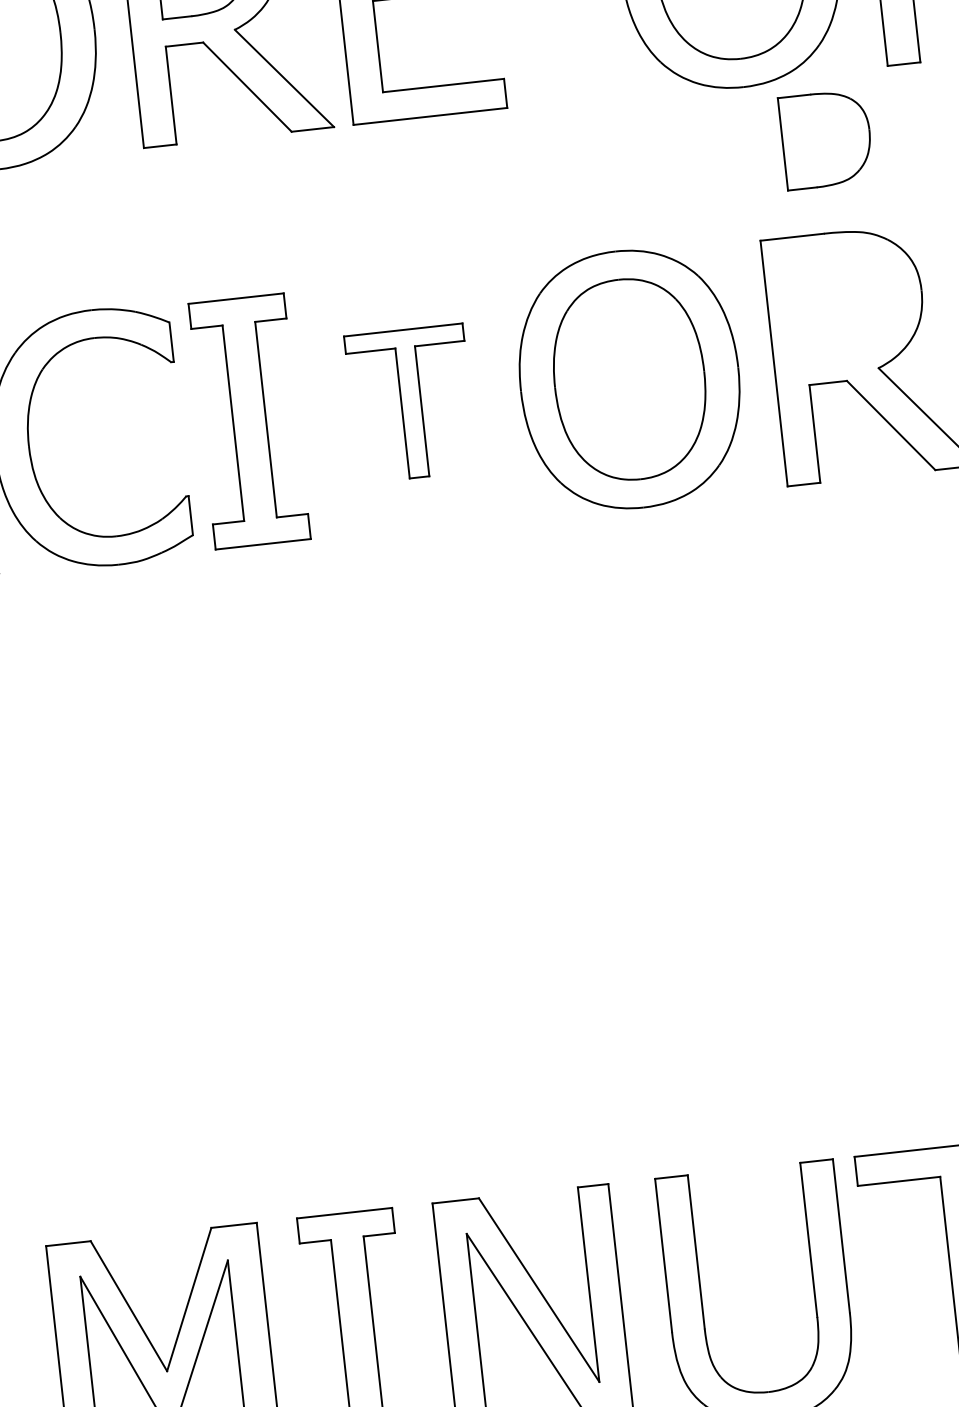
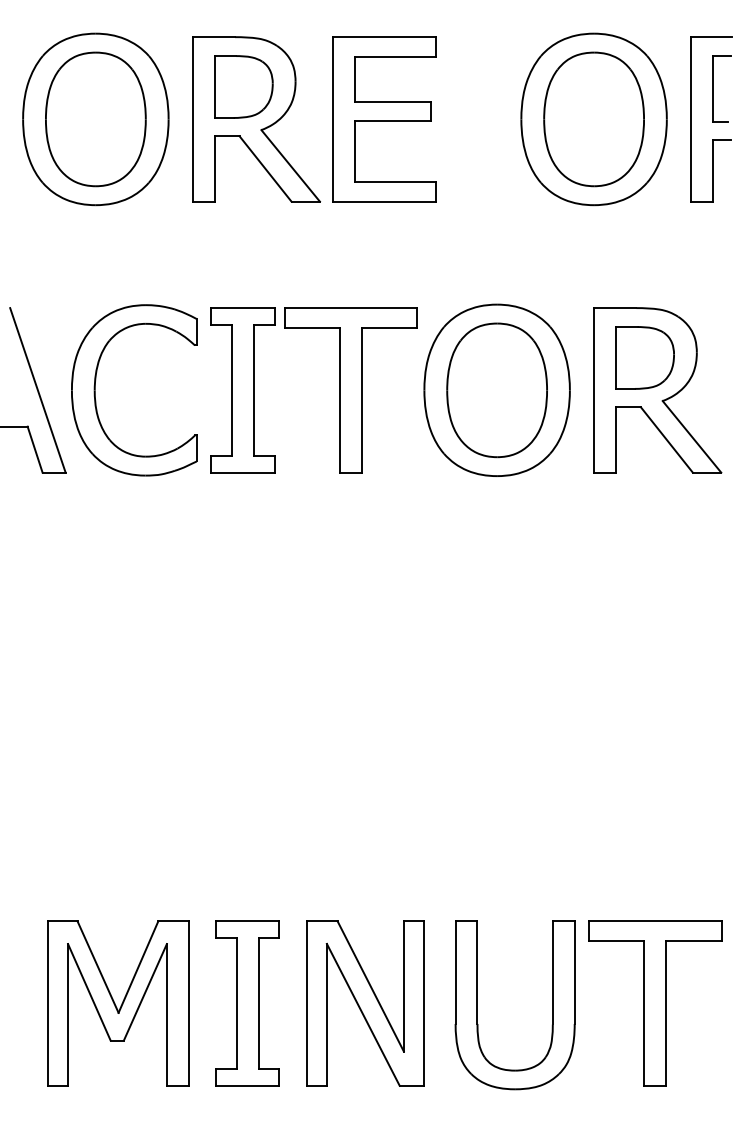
part: (825, 138) -> (644, 357), moved
part: (410, 403) -> (350, 390), size x1.67

